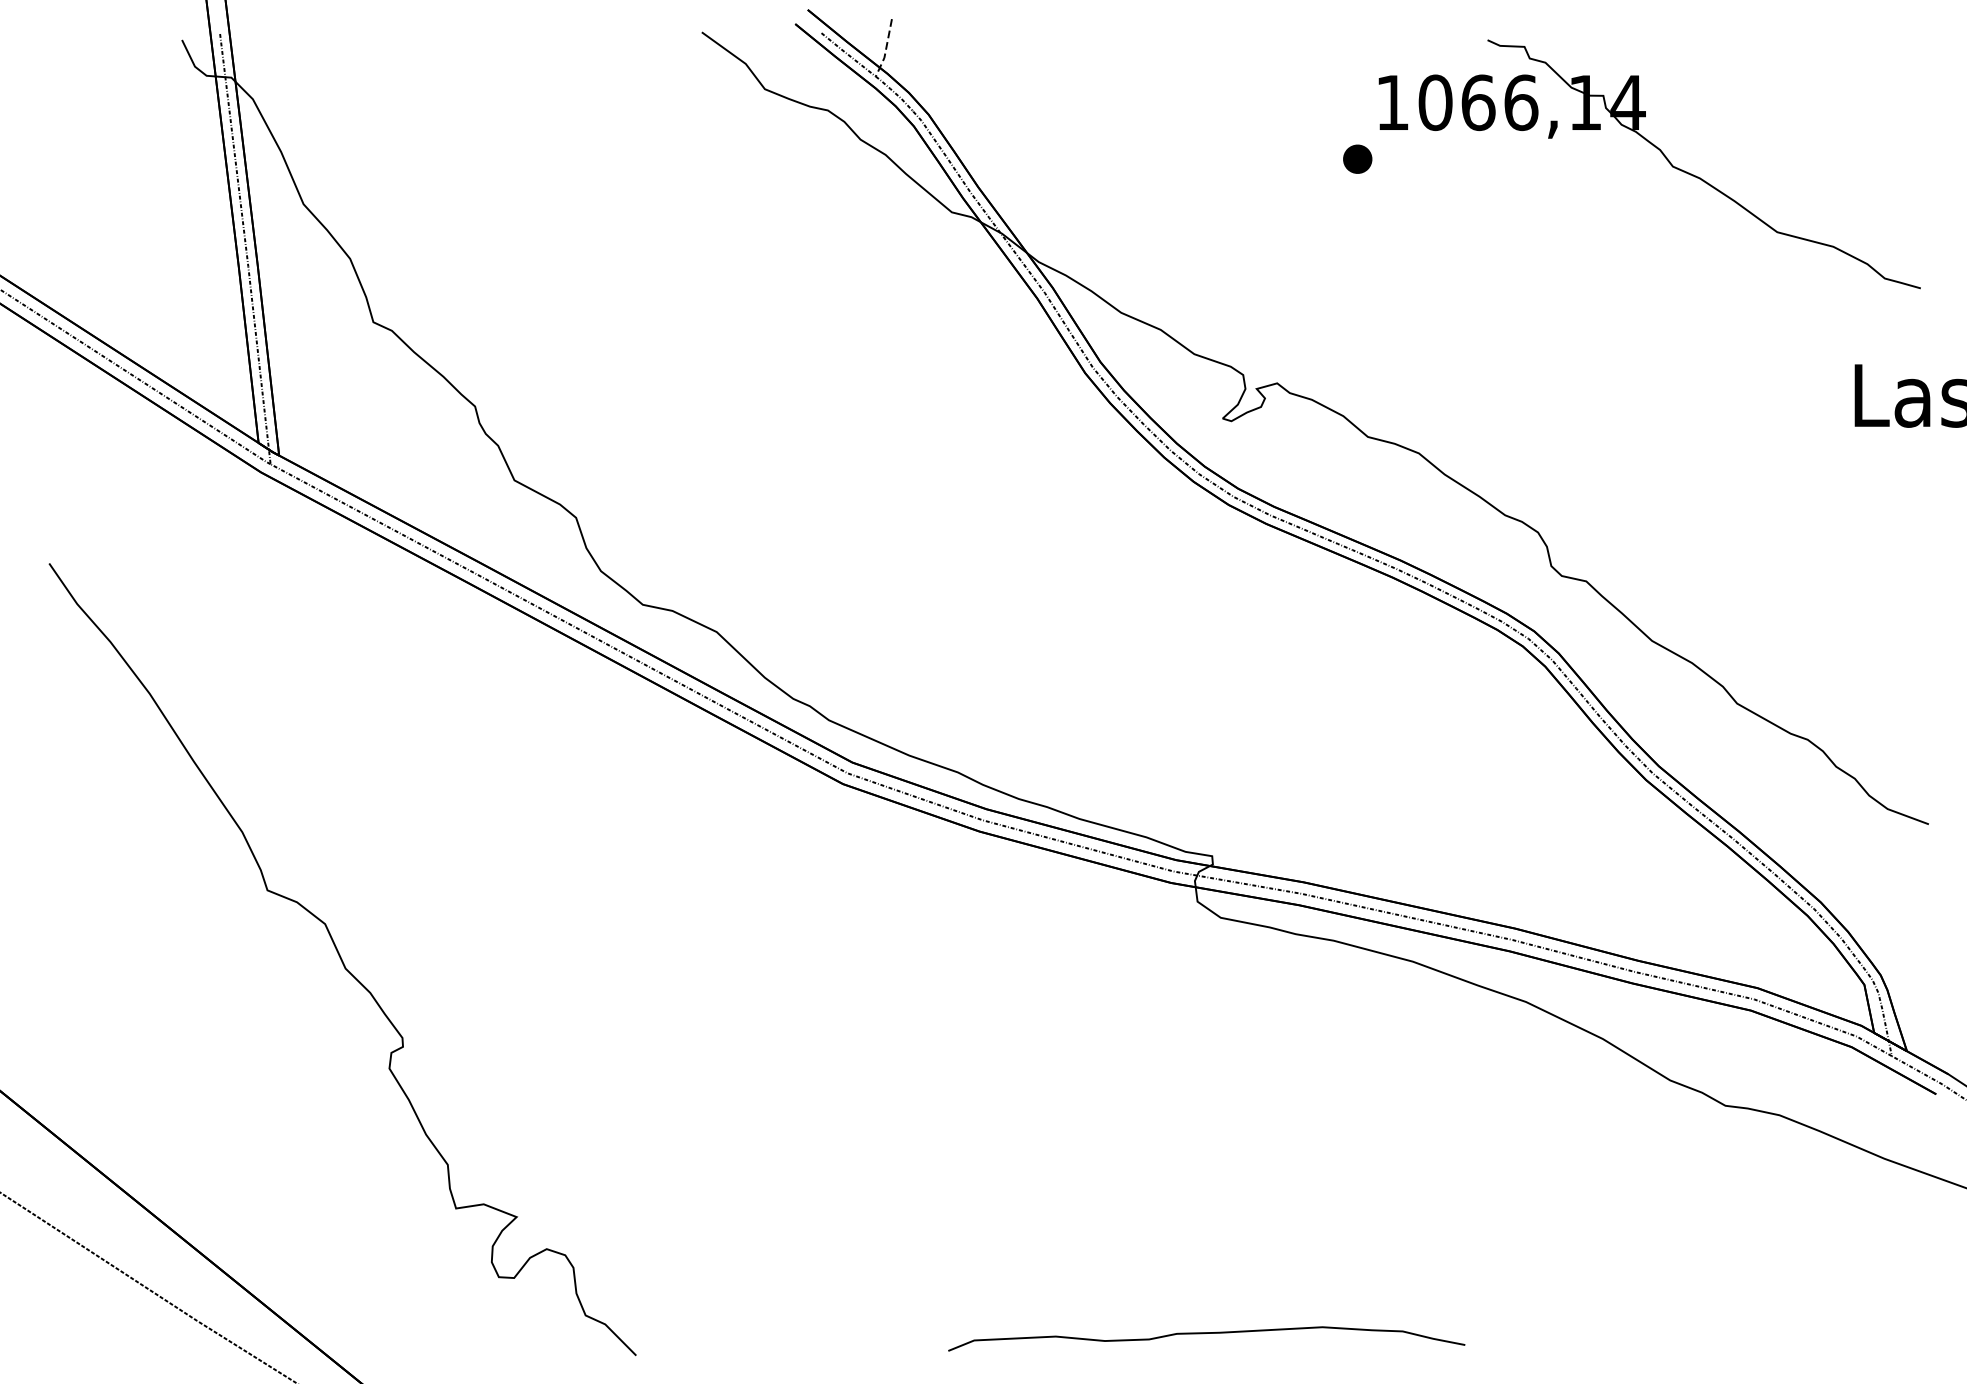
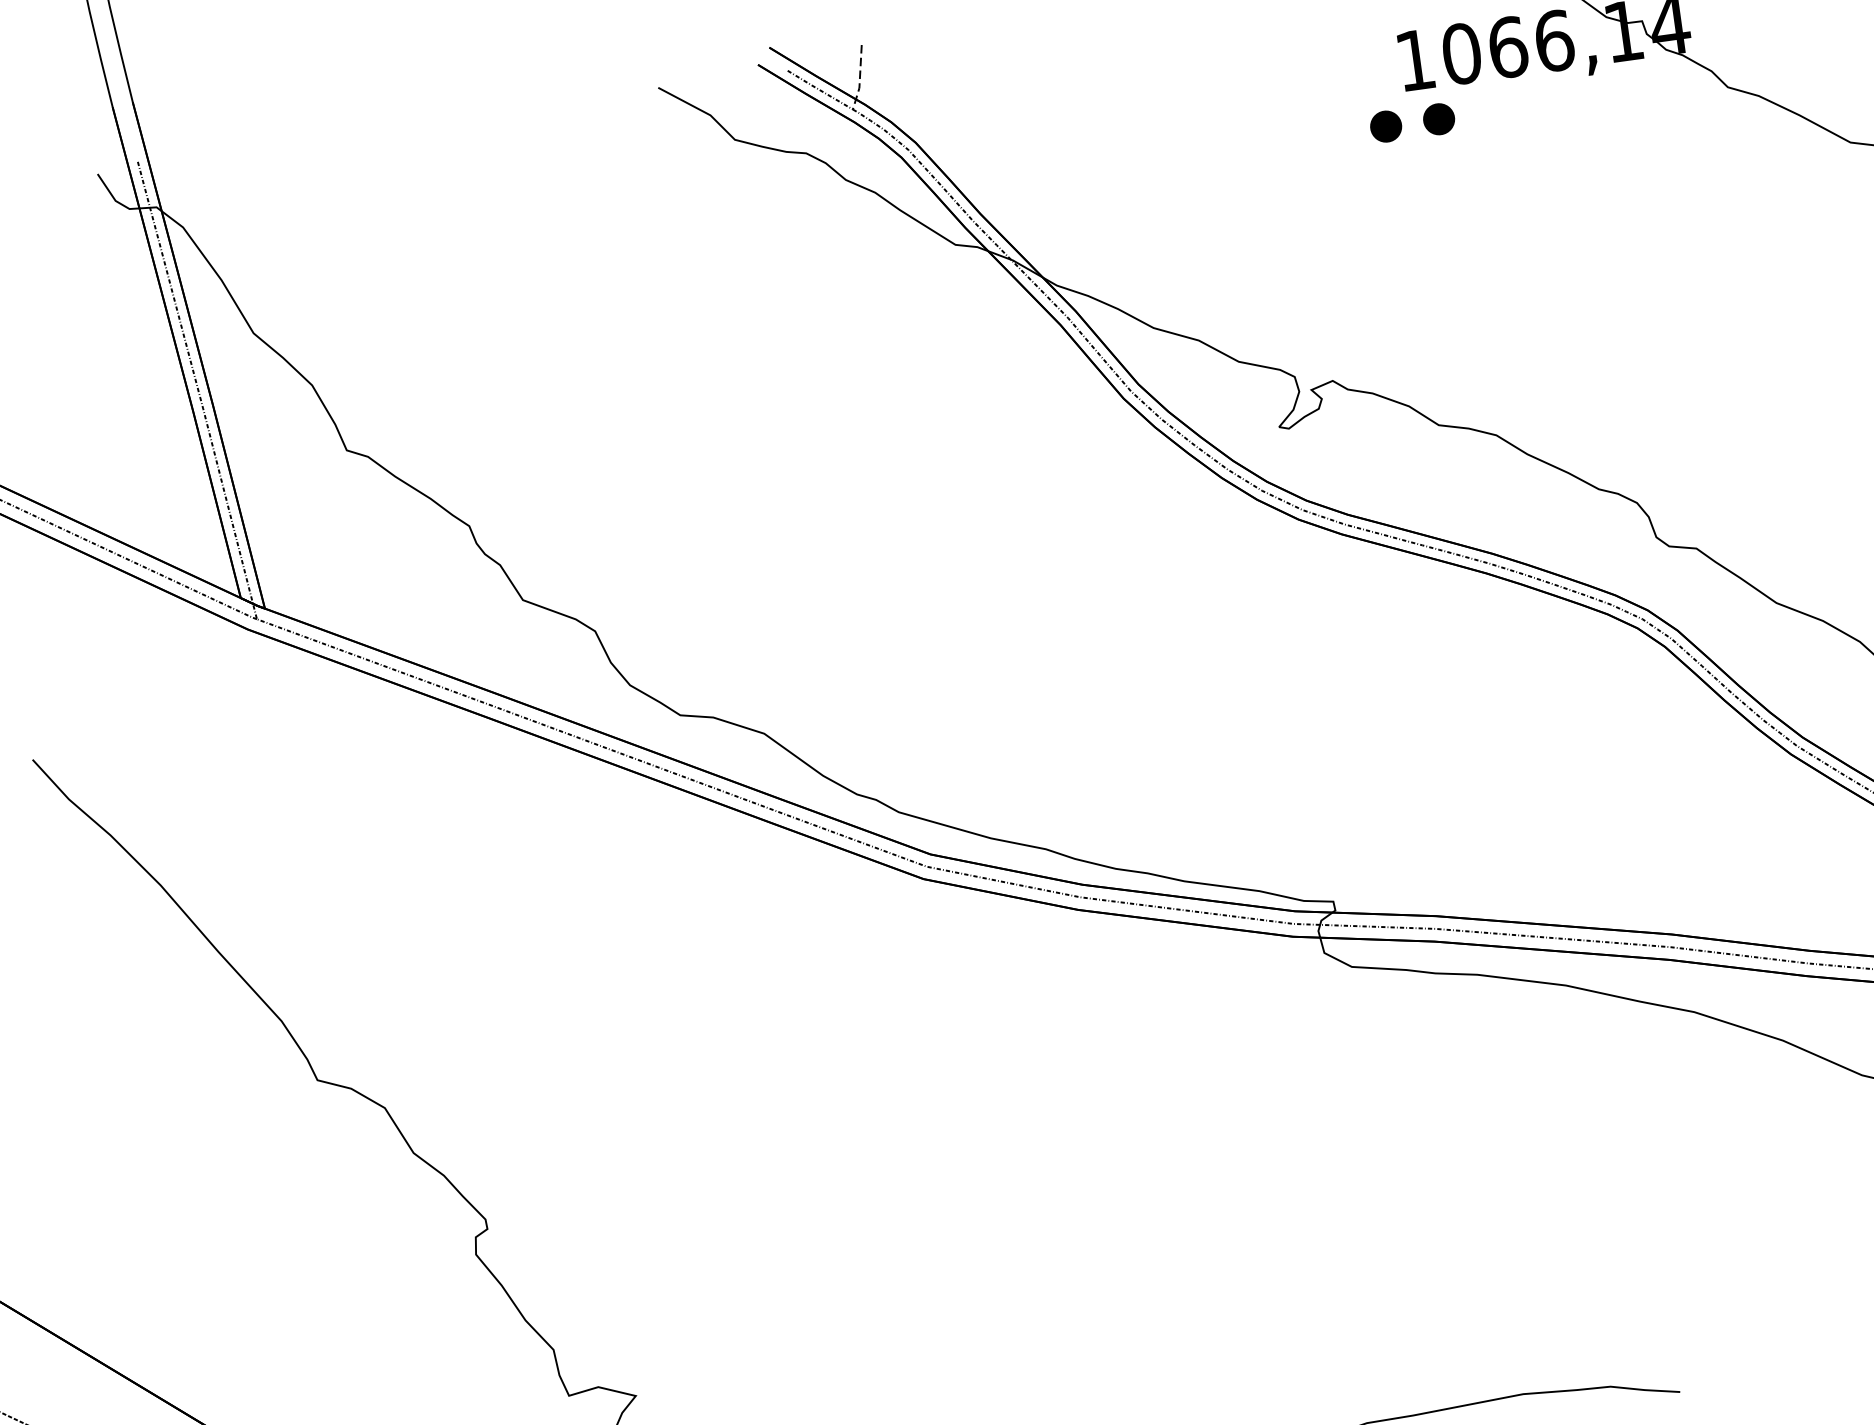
part: (1406, 158) -> (1438, 118), added

